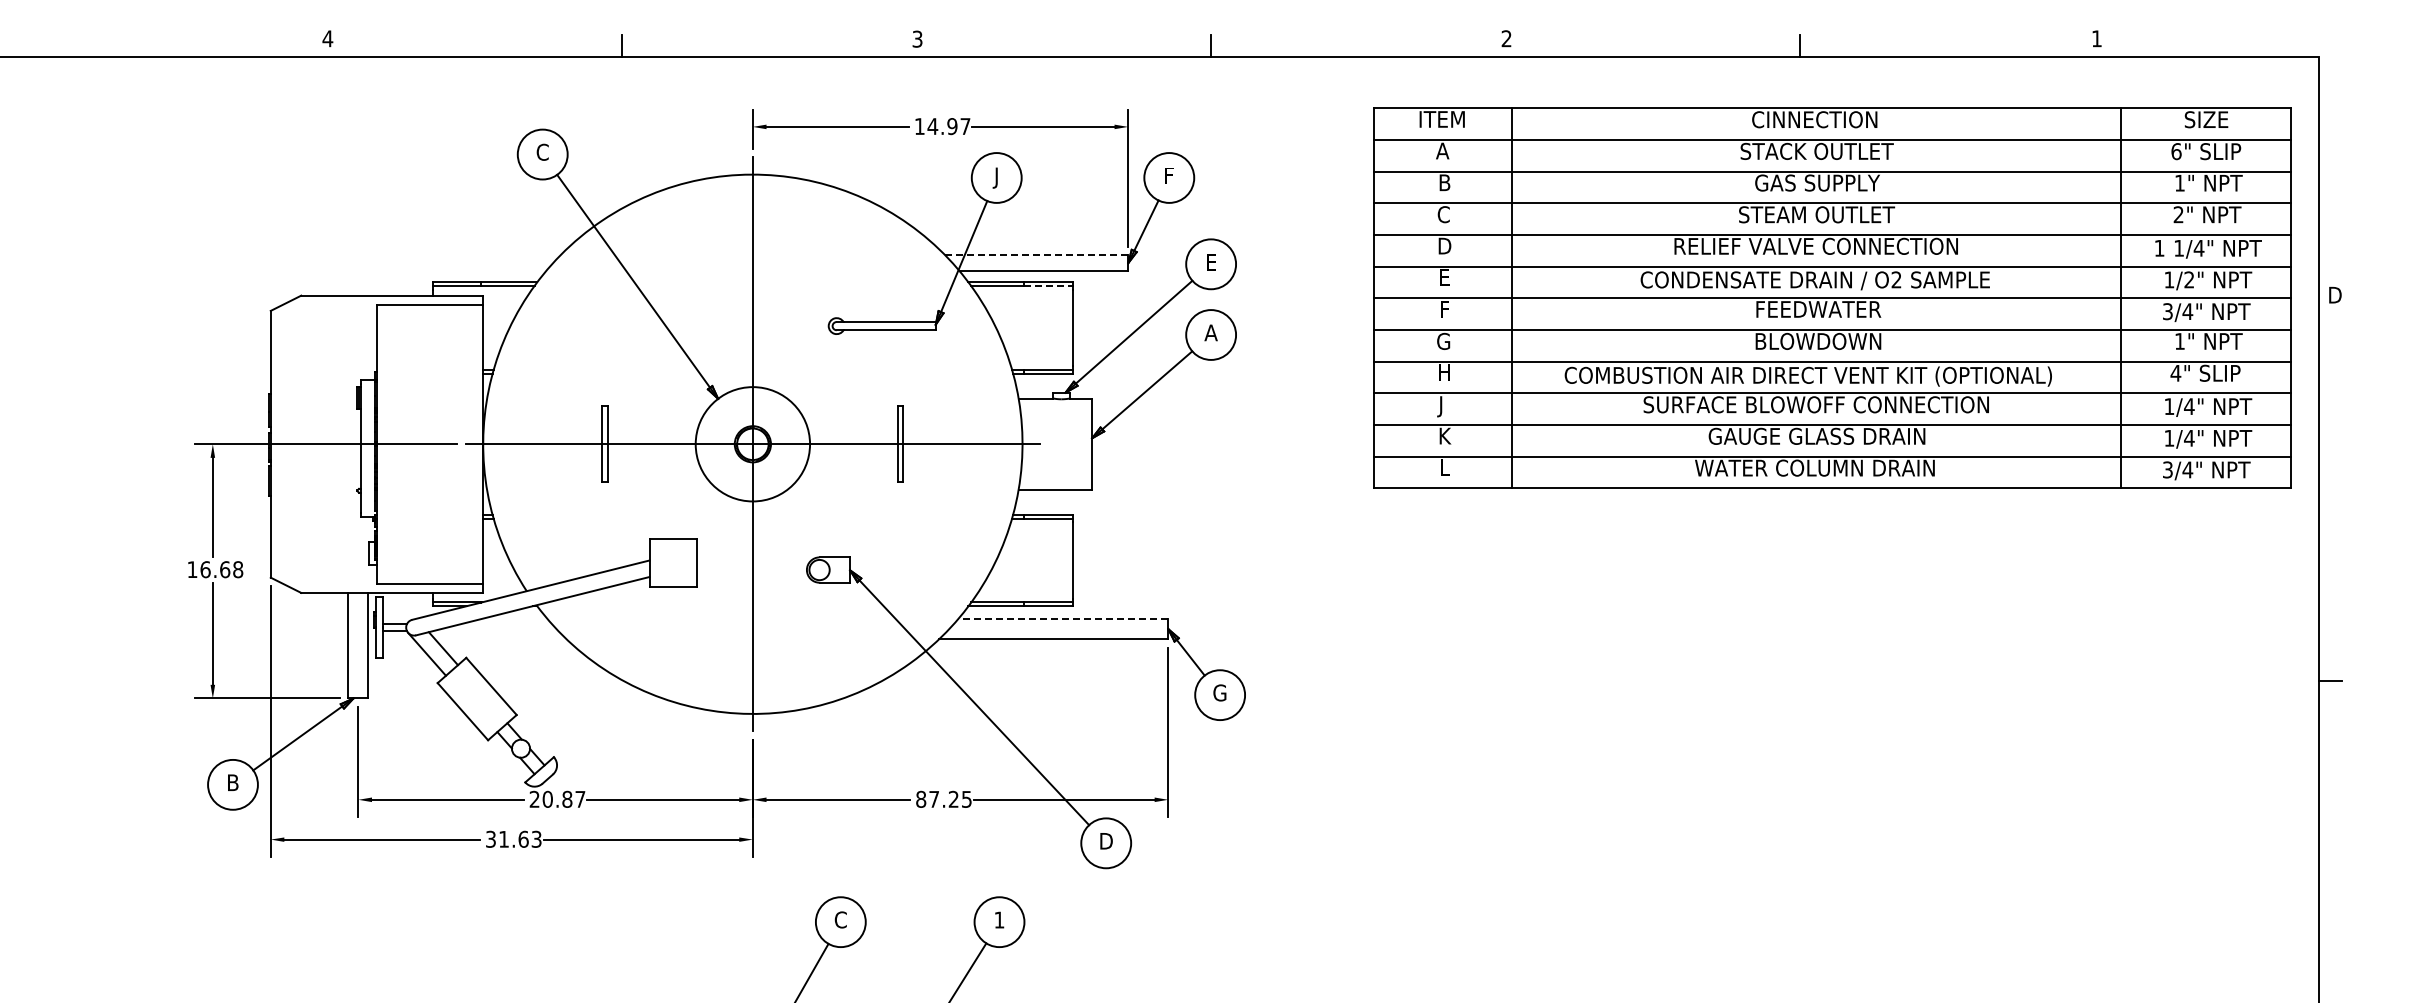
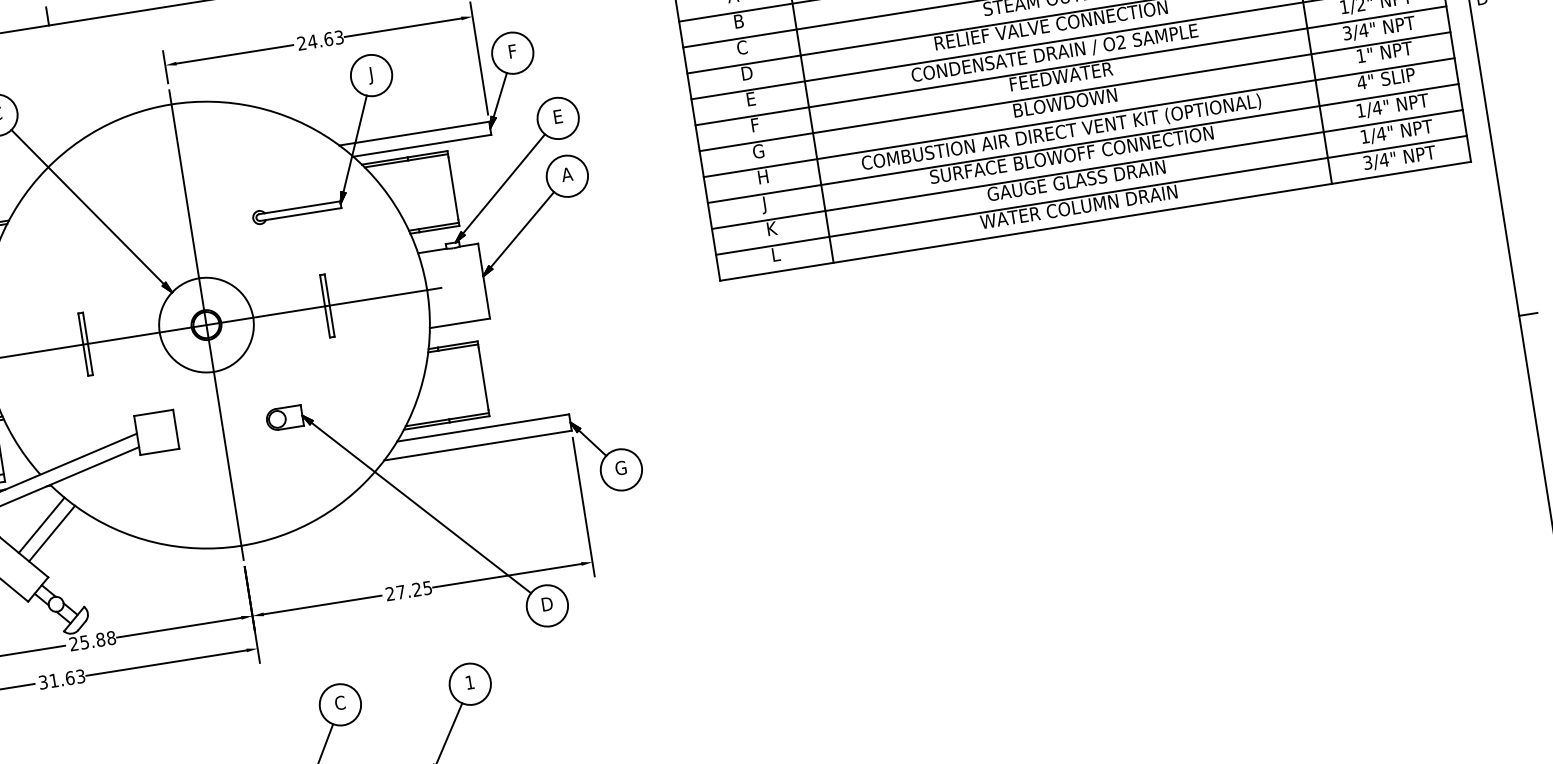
text: (942, 126) -> (320, 40), 14.97 -> 24.63
line: (1036, 255) -> (414, 133), dashed -> solid
line: (1049, 286) -> (428, 157), dashed -> solid
line: (1062, 619) -> (482, 428), dashed -> solid
line: (518, 651) -> (41, 525), added
line: (529, 663) -> (52, 533), added
text: (563, 798) -> (97, 639), 20.87 -> 25.88
text: (921, 799) -> (390, 593), 87.25 -> 27.25

